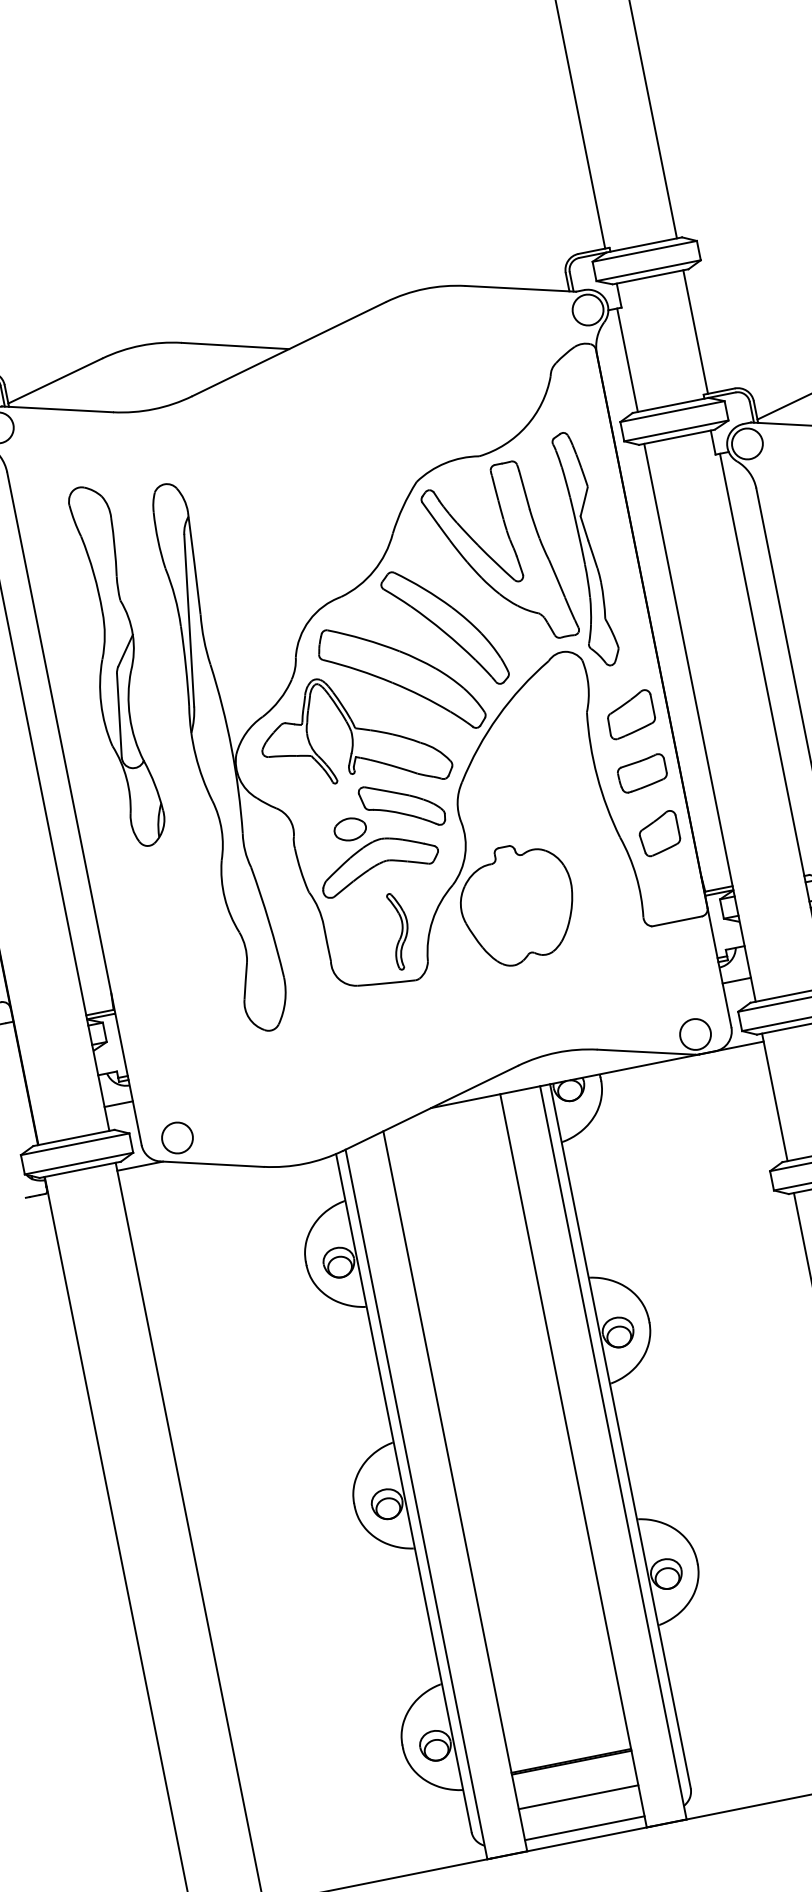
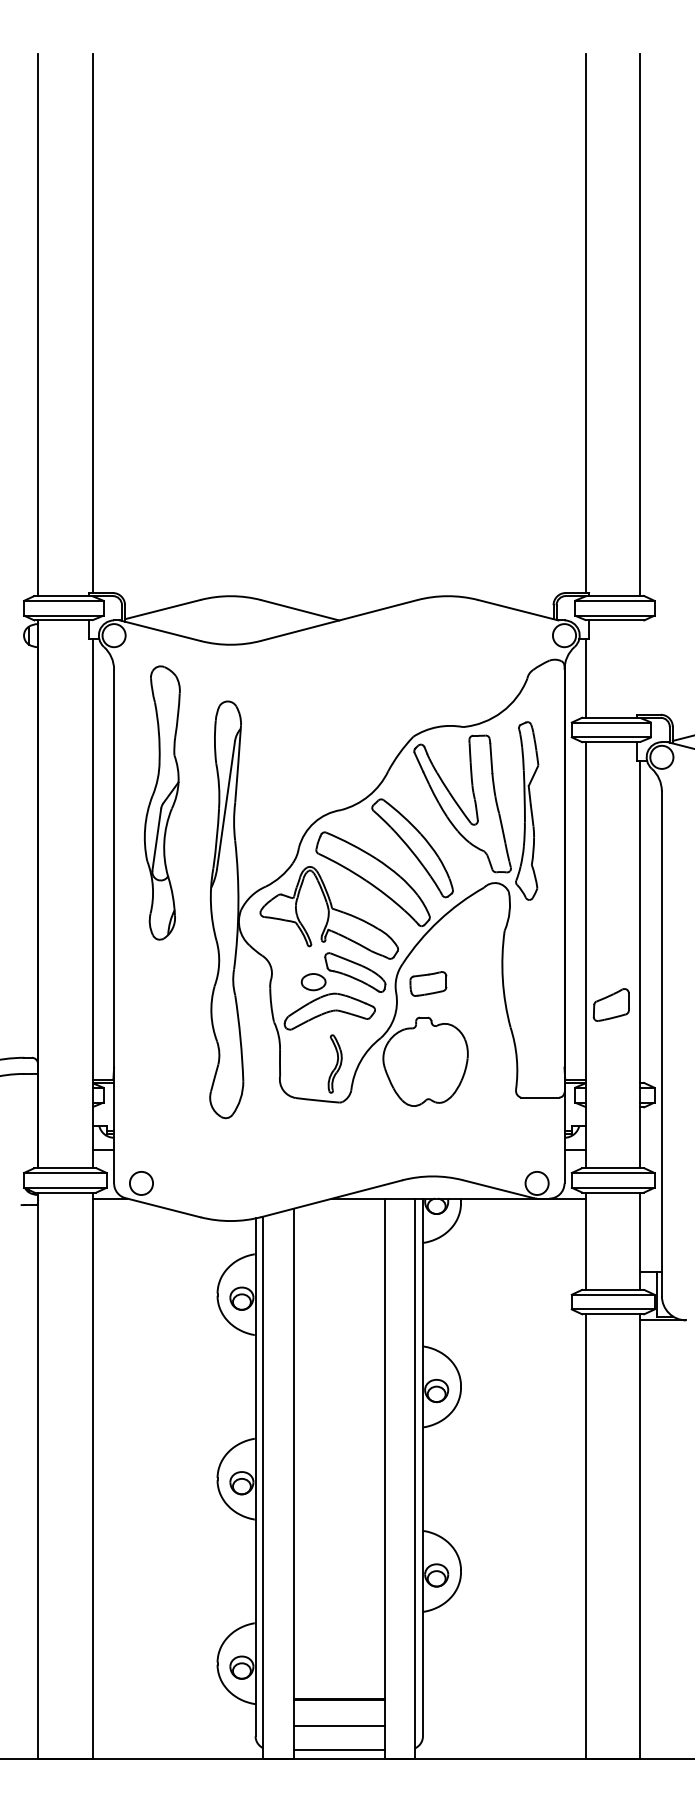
line: (695, 331) -> (640, 667), removed
part: (115, 665) -> (161, 802), moved
part: (629, 714) -> (610, 1004), moved
part: (642, 772) -> (428, 983), moved
part: (658, 833) -> (539, 1030), removed

